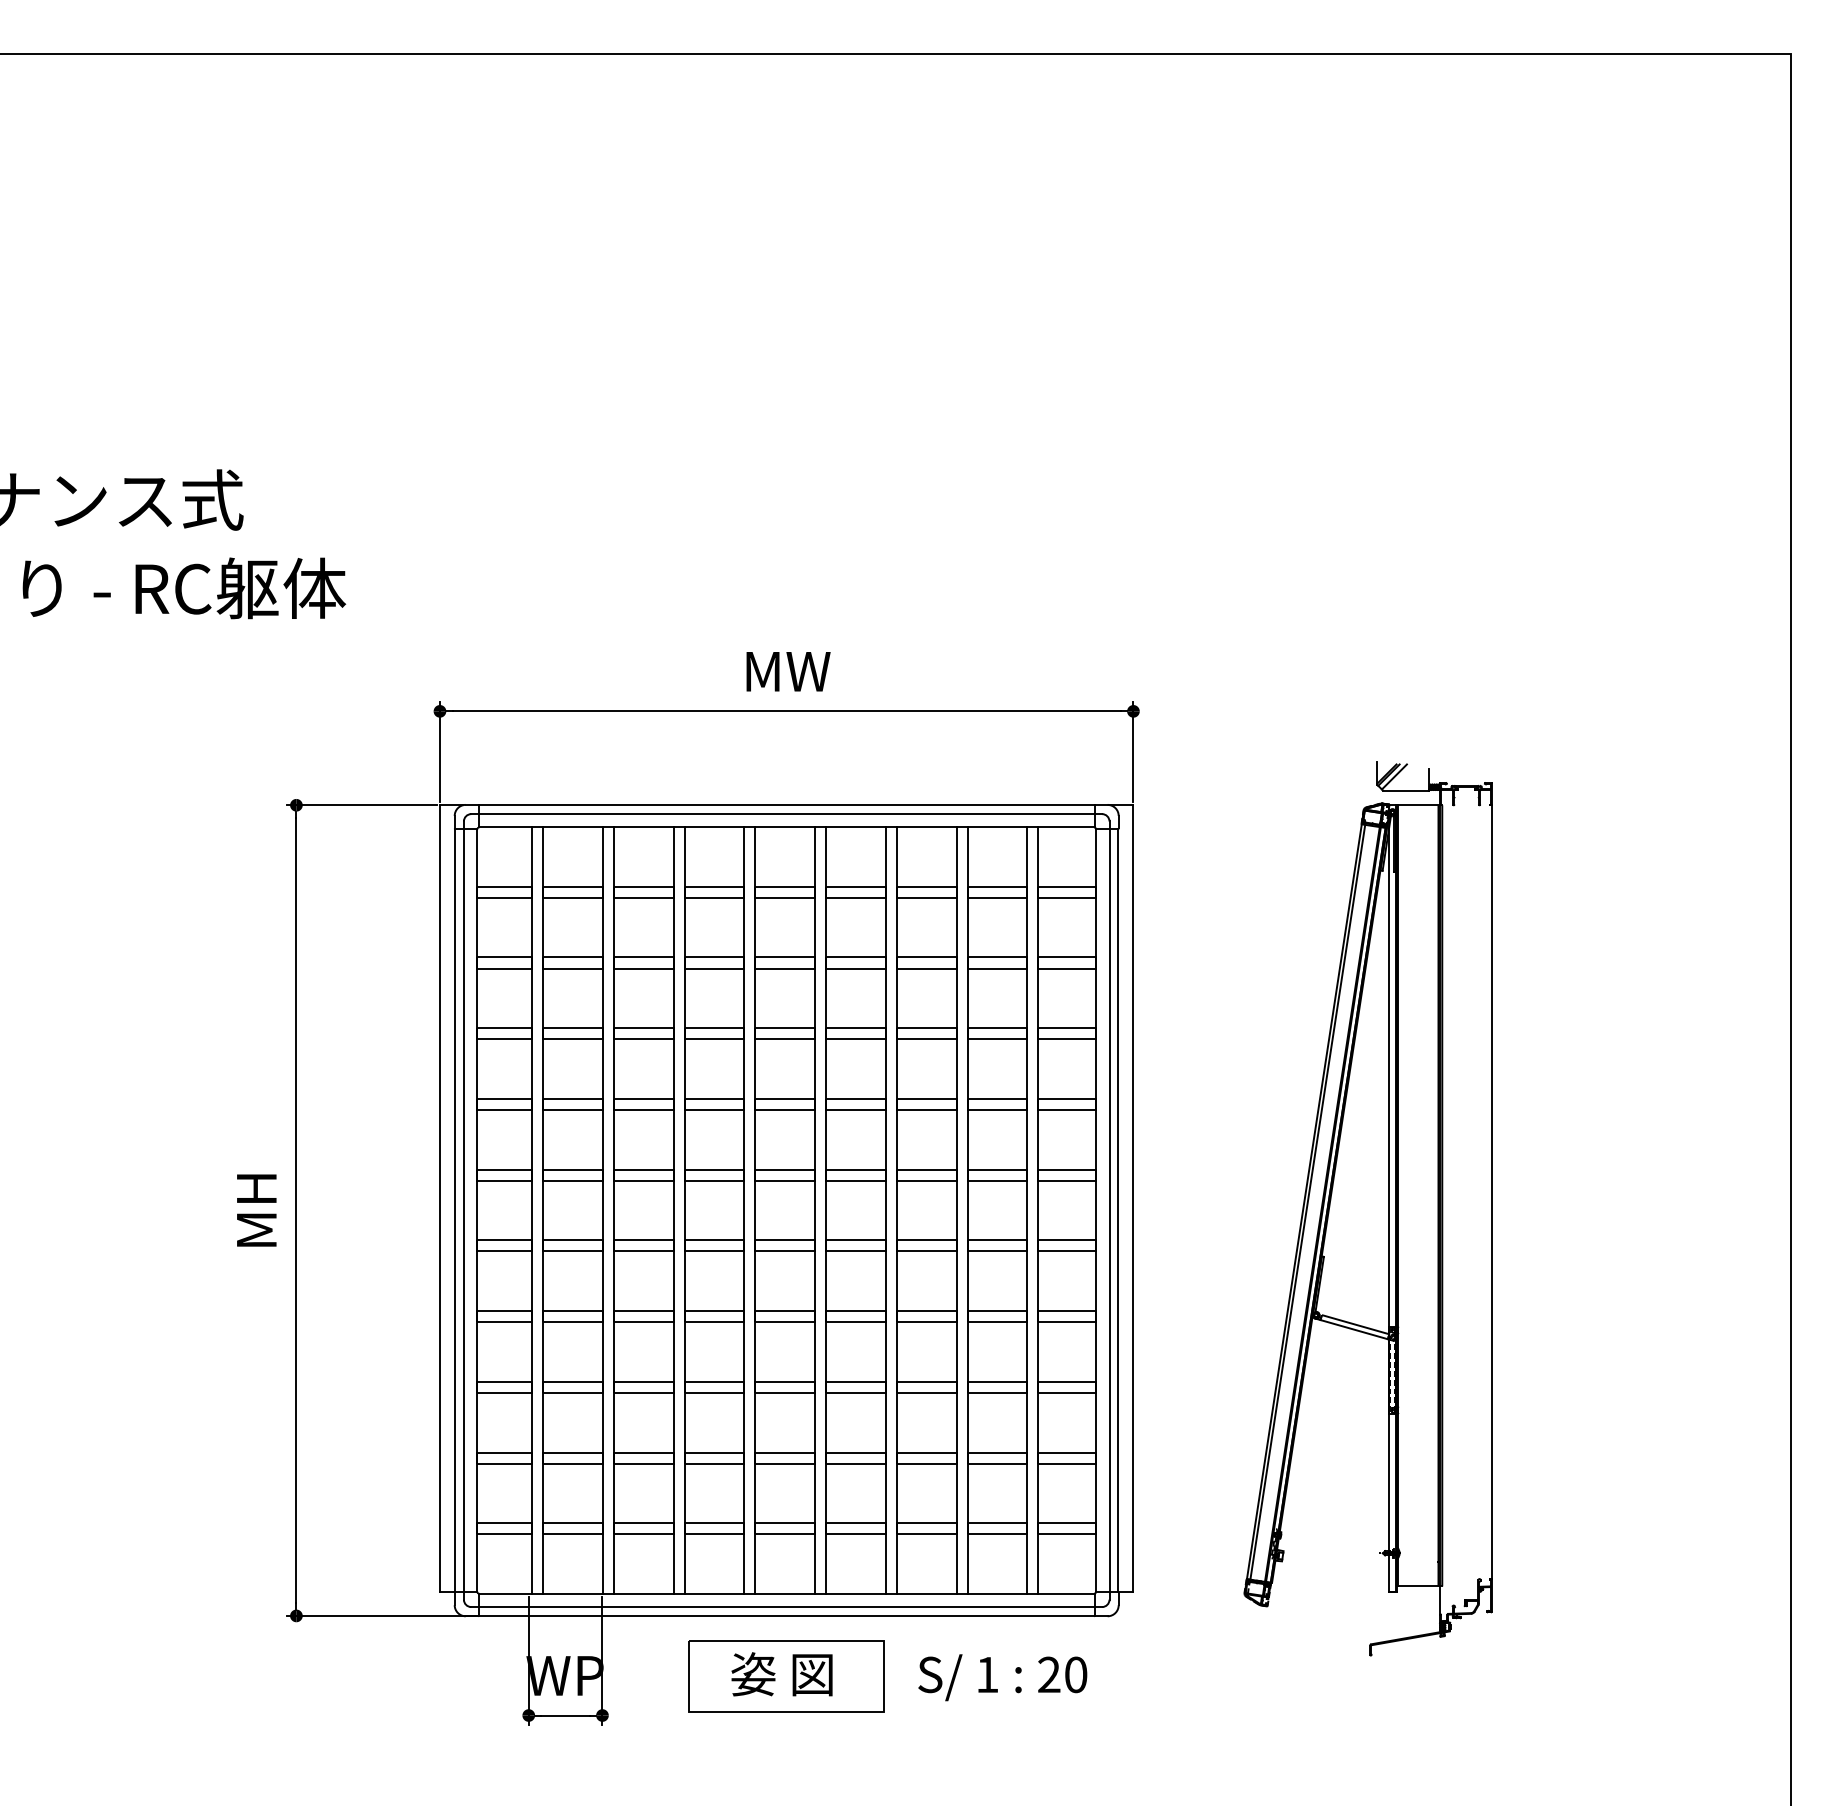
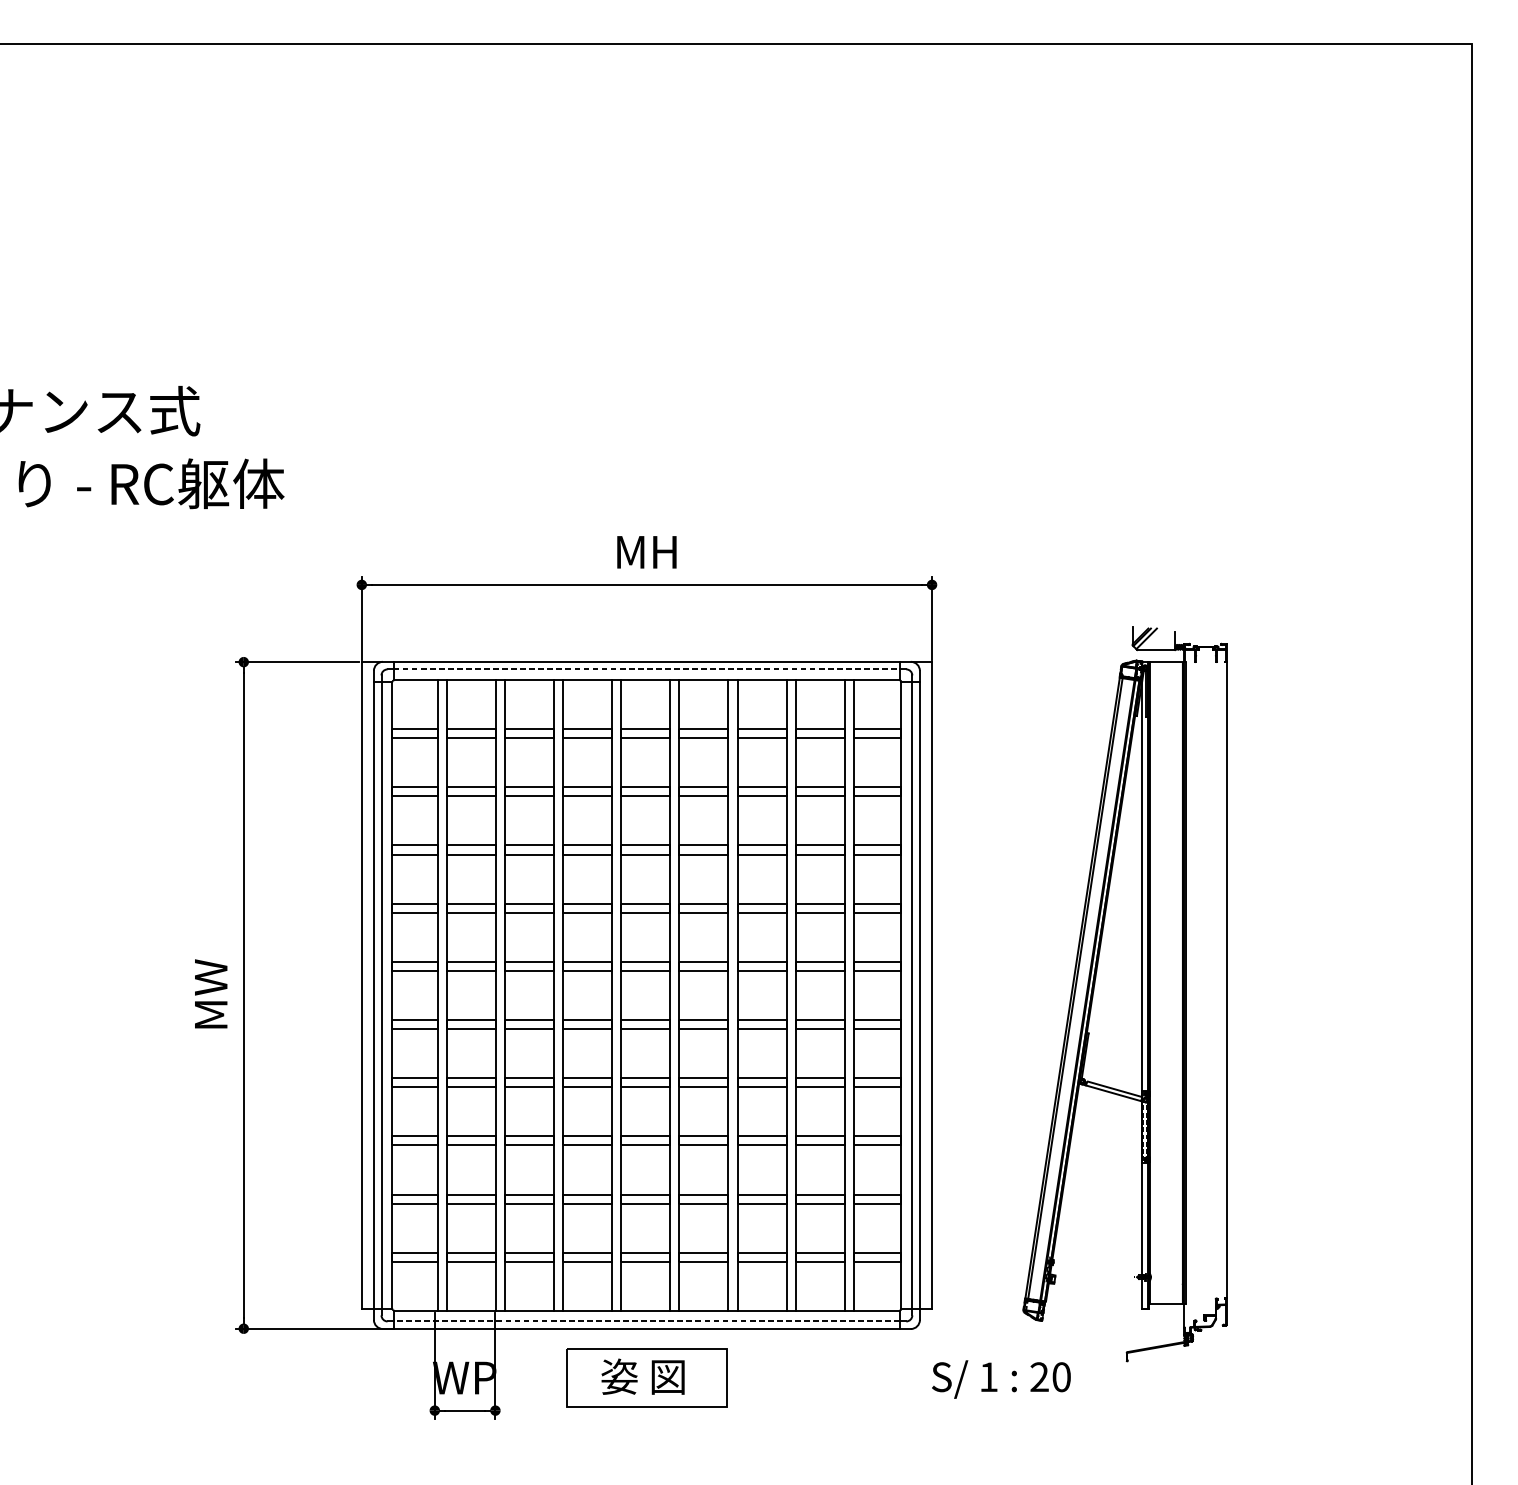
text: (788, 671) -> (648, 552), MW -> MH
line: (787, 814) -> (647, 669), solid -> dashed
text: (256, 1208) -> (210, 993), MH -> MW
line: (786, 1607) -> (646, 1321), solid -> dashed
text: (1002, 1677) -> (1001, 1379), moved

